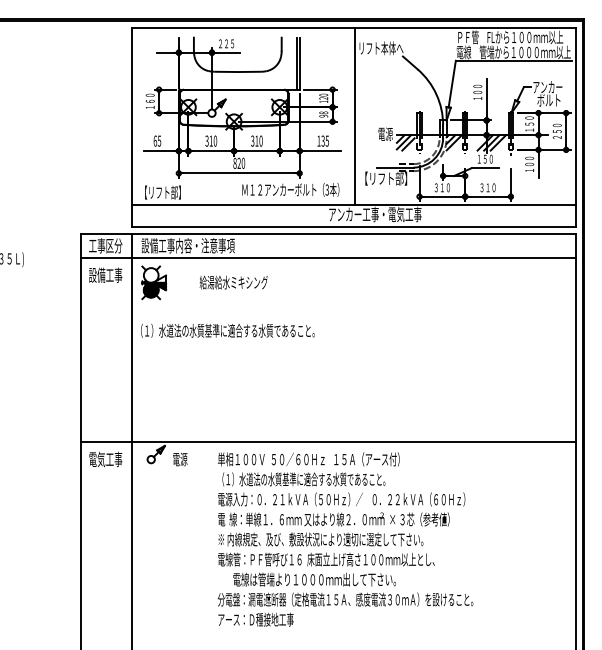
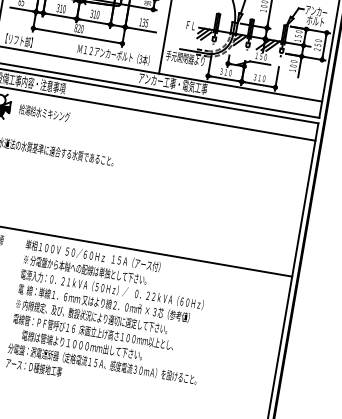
text: (385, 133) -> (190, 25), 電源 -> ＦＬ
text: (385, 178) -> (185, 58), 【リフト部】 -> 手元開閉器より
text: (233, 282) -> (44, 113), moved
text: (301, 479) -> (85, 269), （１）水道法の水質基準に適合する水質であること。 -> ※ 分電盤から本機への配線は単独として下さい。

